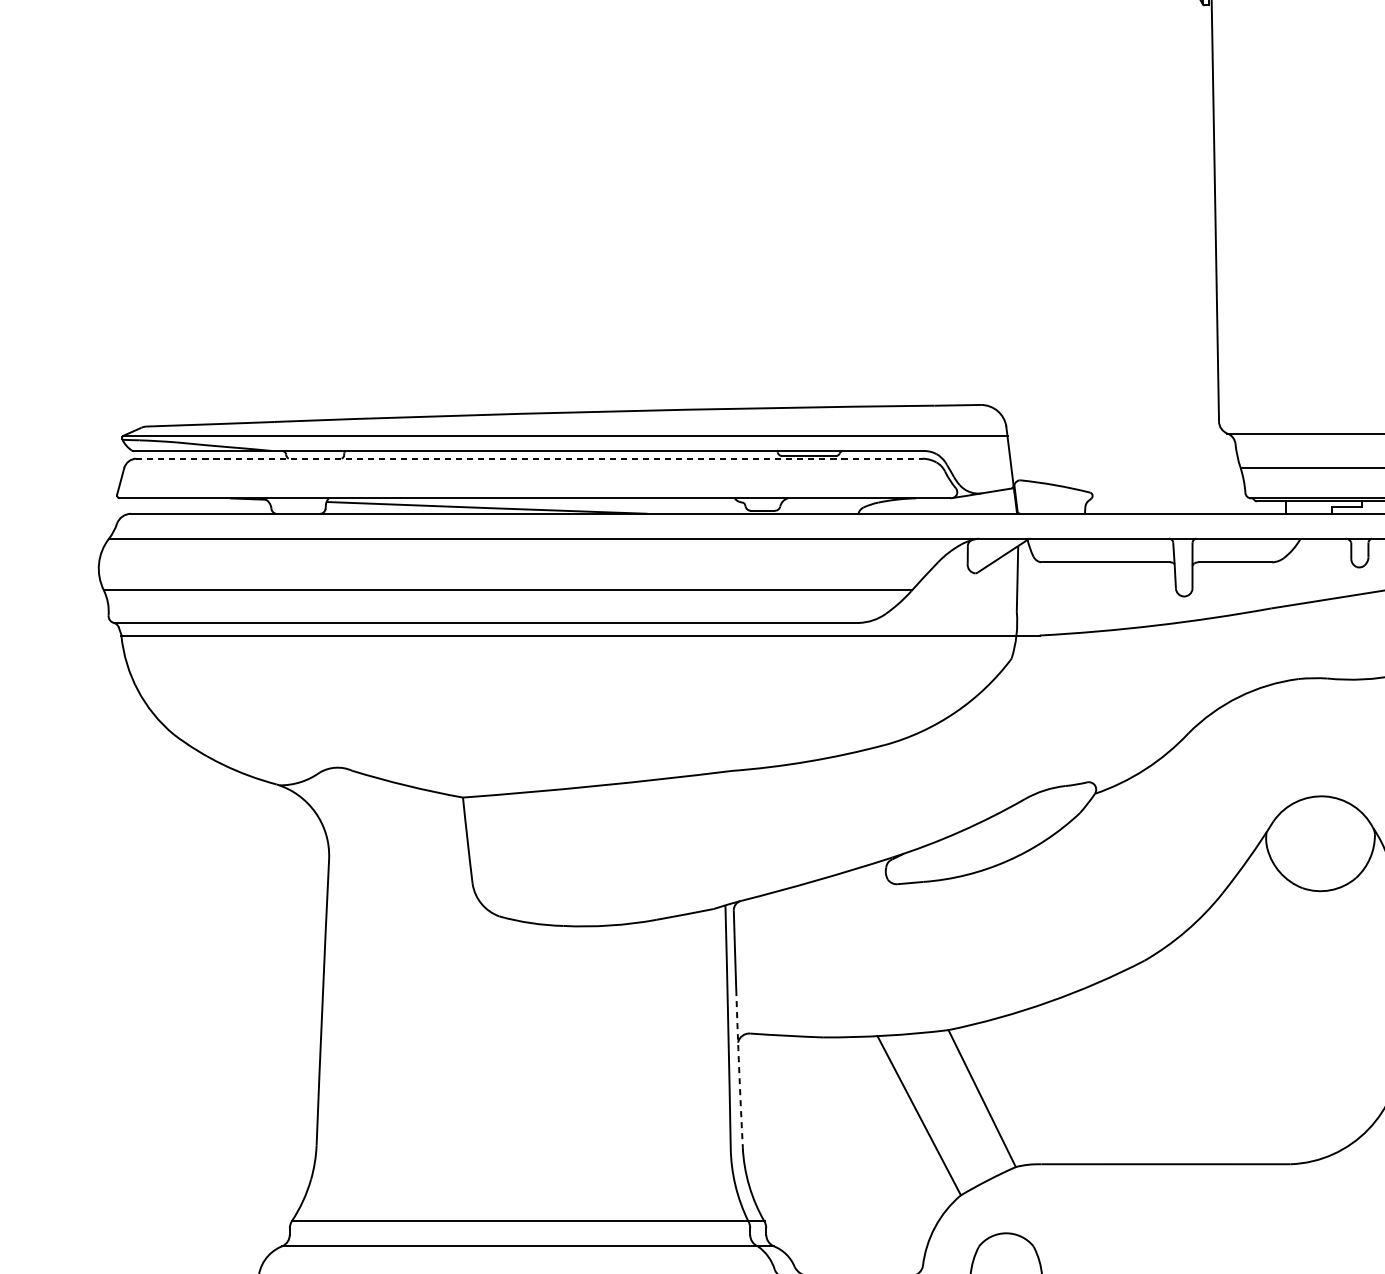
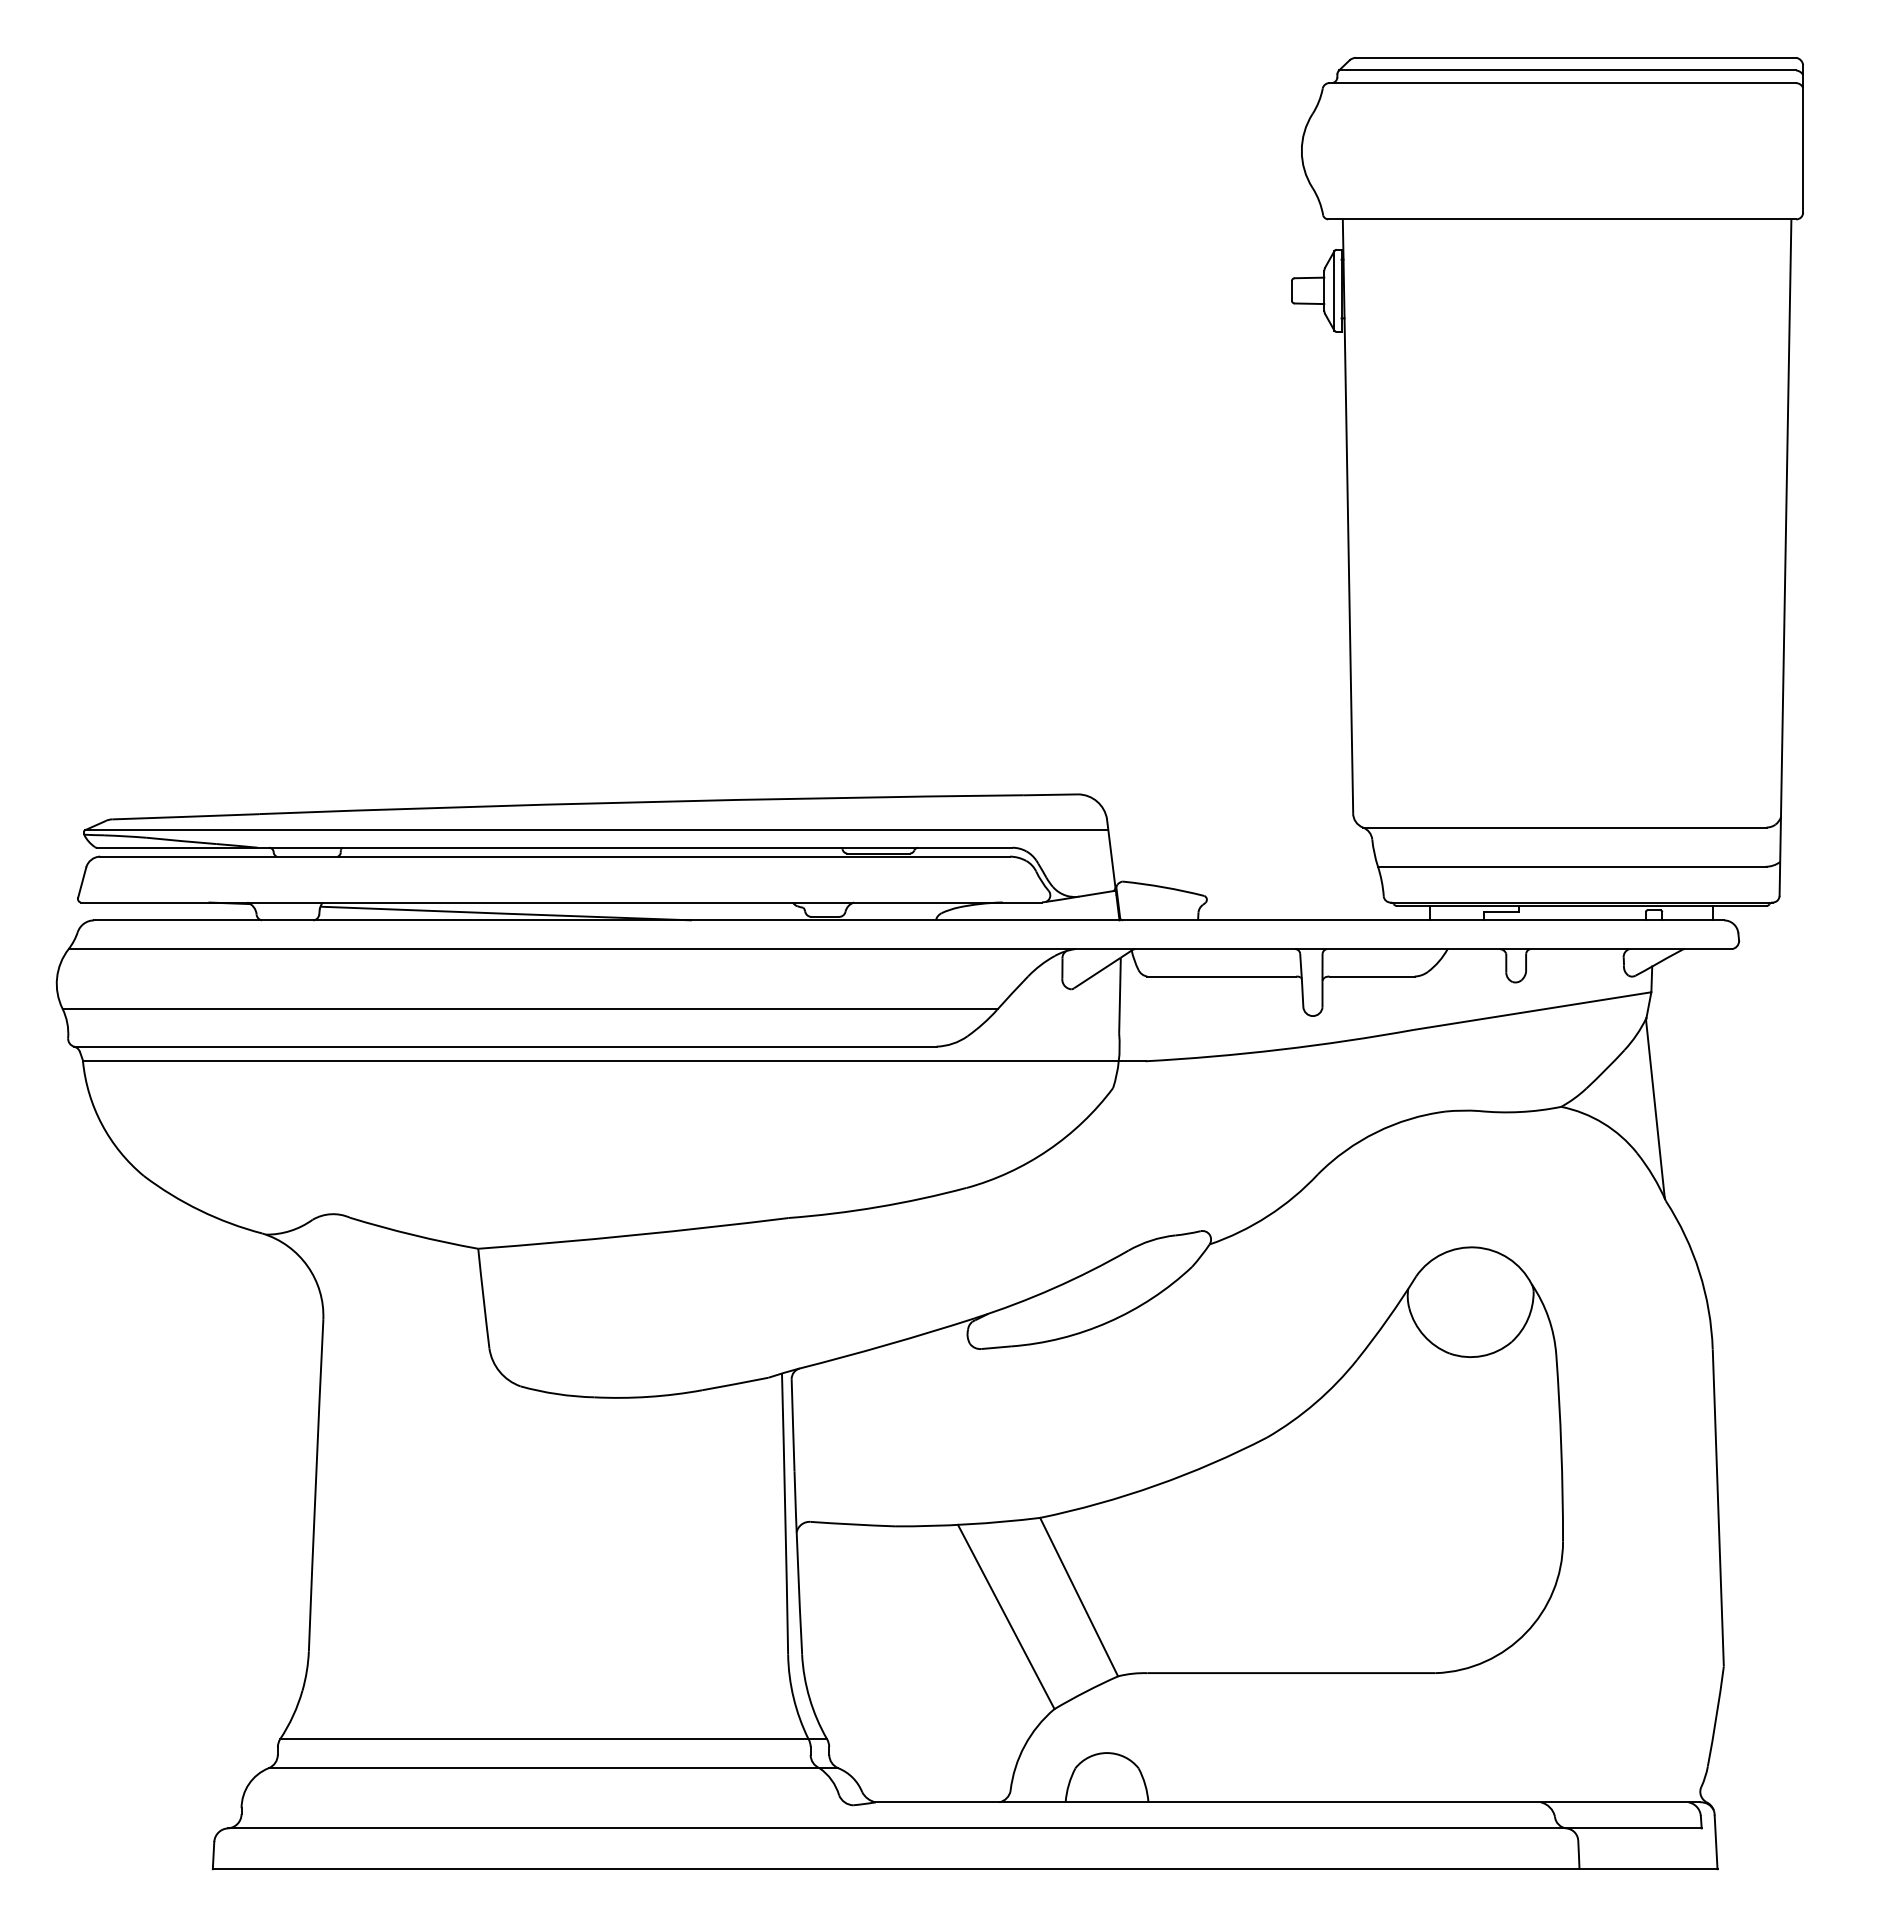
line: (529, 458) -> (555, 856), dashed -> solid
arc: (738, 1068) -> (797, 1562), dashed -> solid

